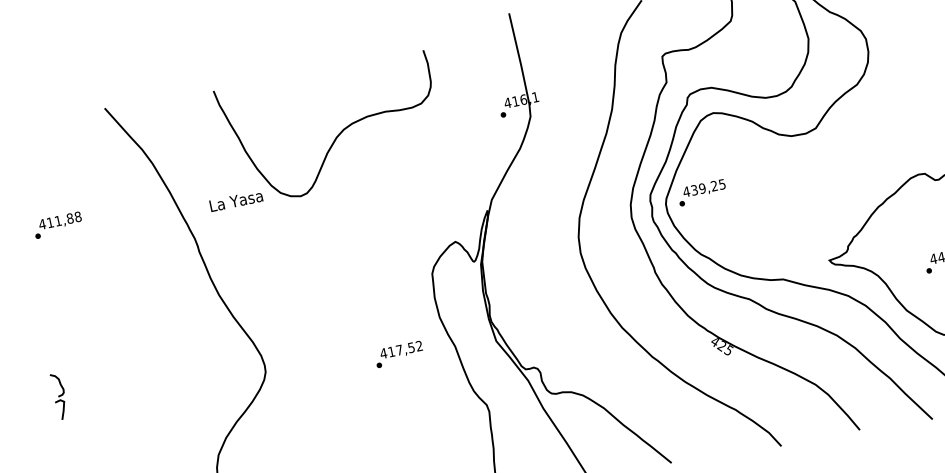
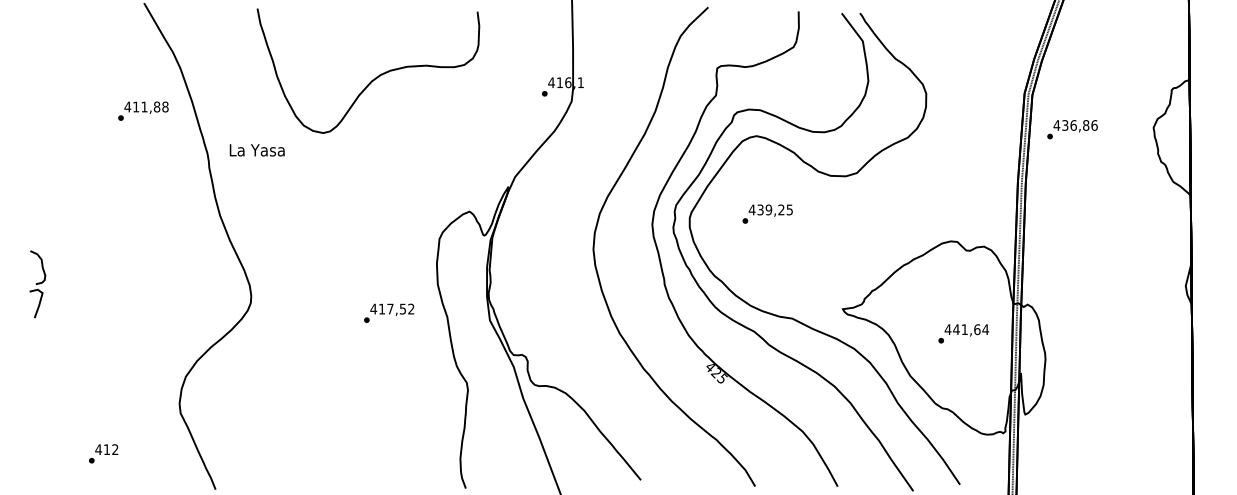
text: (701, 192) -> (767, 213), moved
text: (235, 201) -> (256, 150), moved
text: (57, 224) -> (143, 110), moved
part: (60, 395) -> (38, 283), size x1.4

